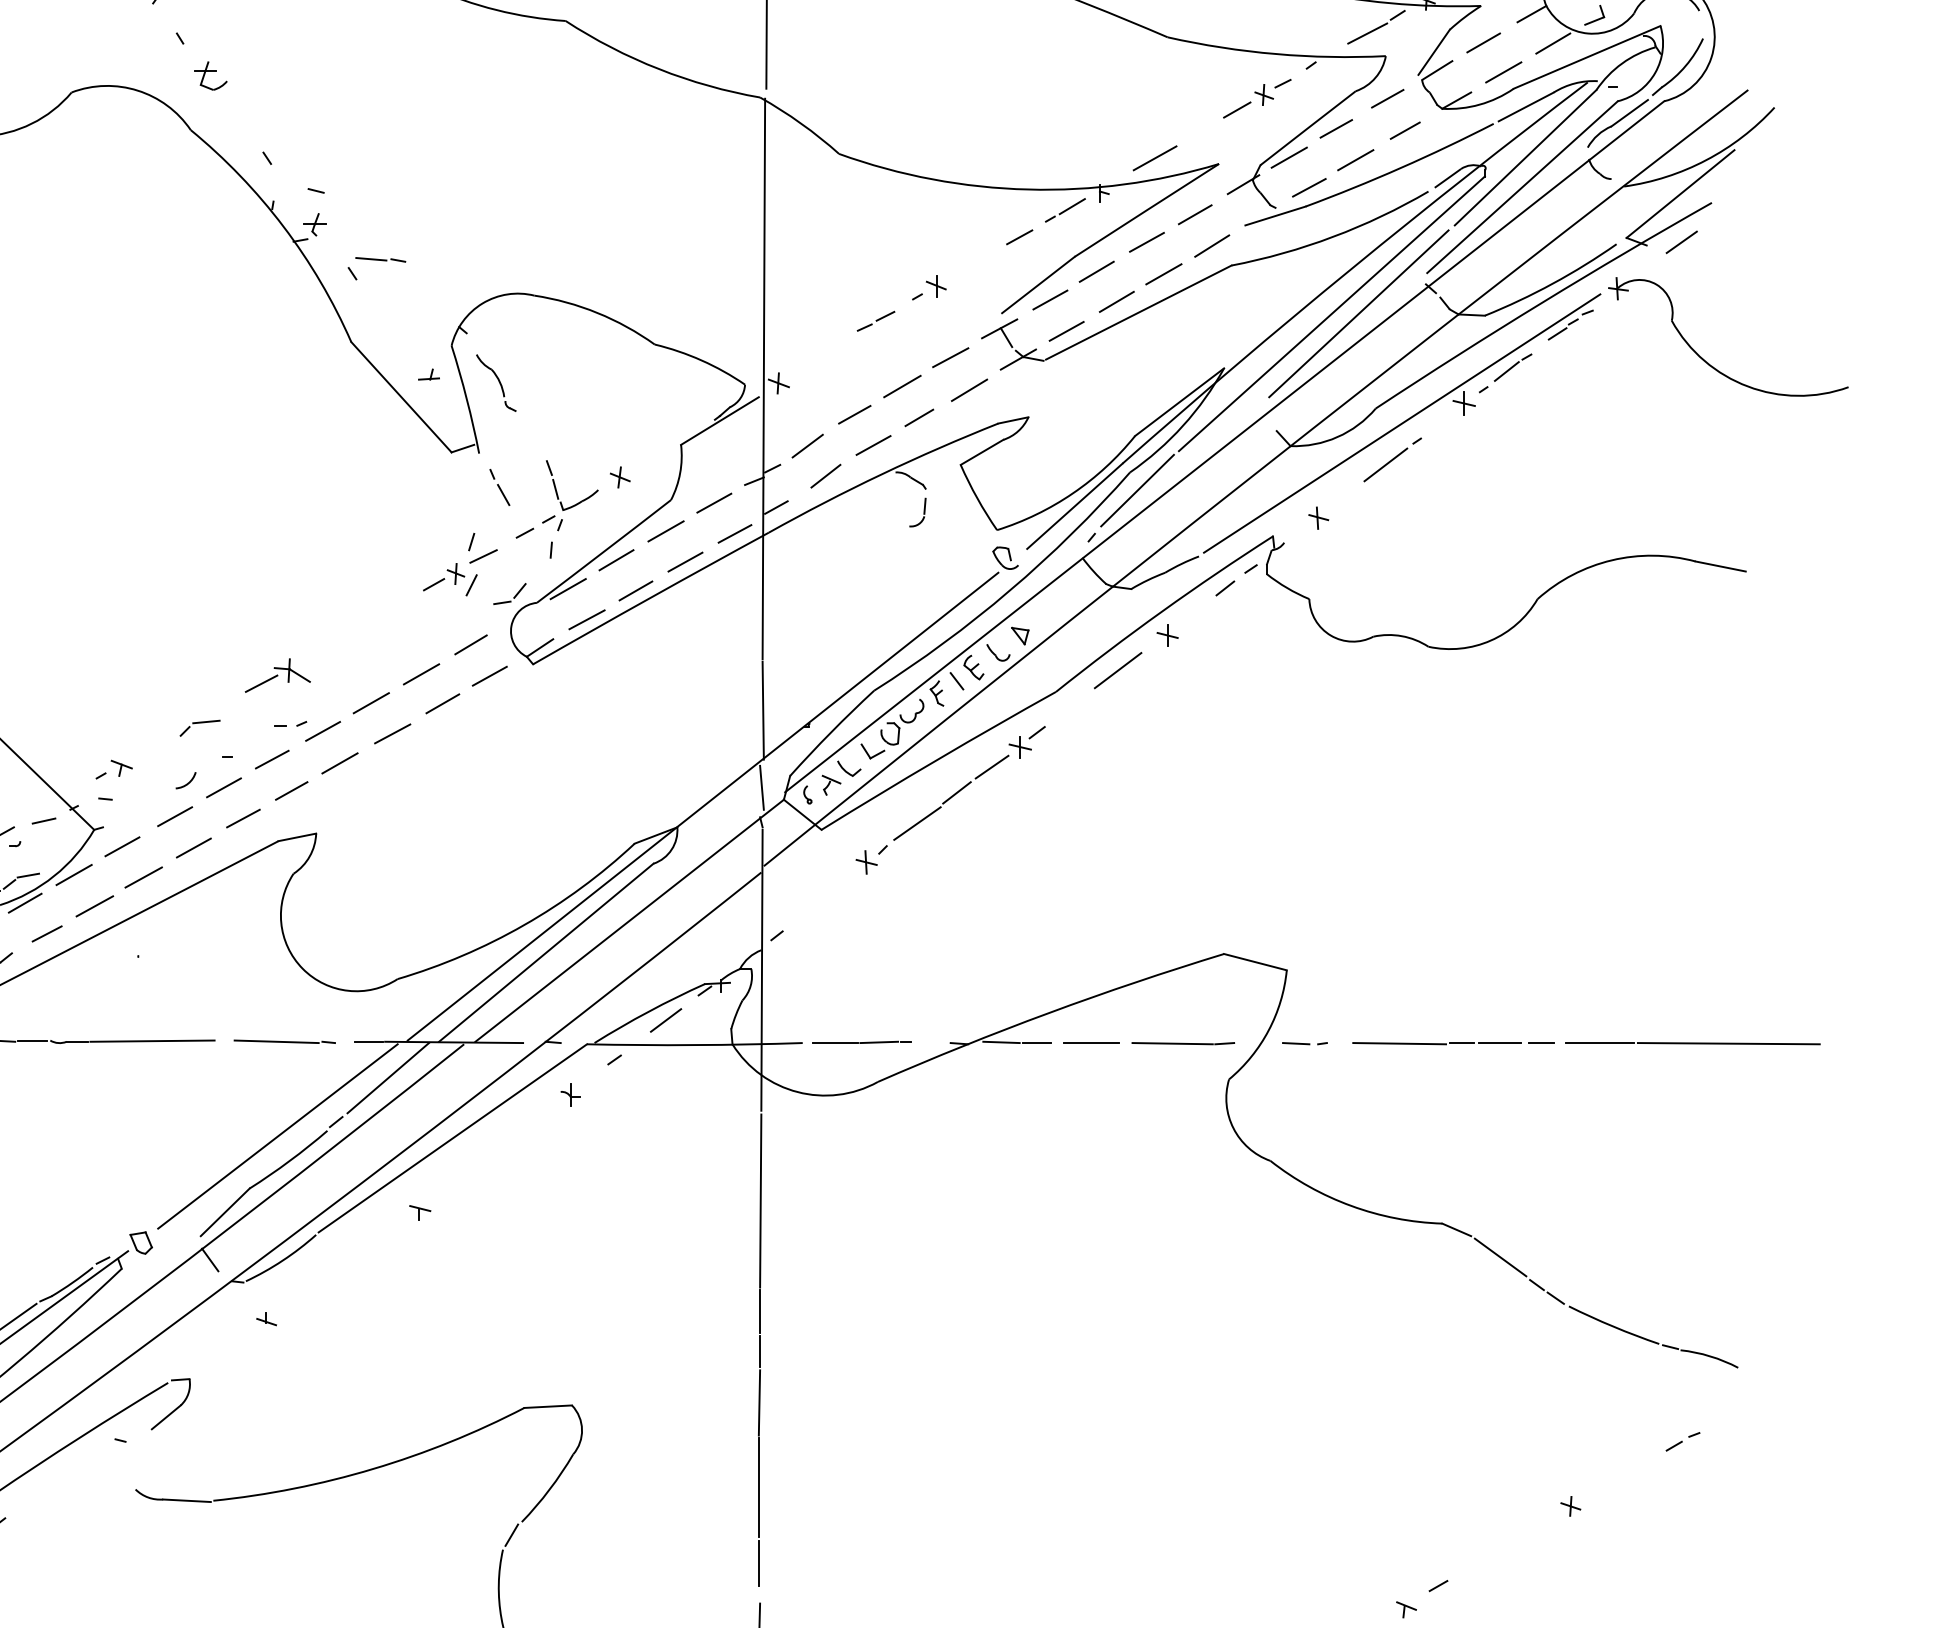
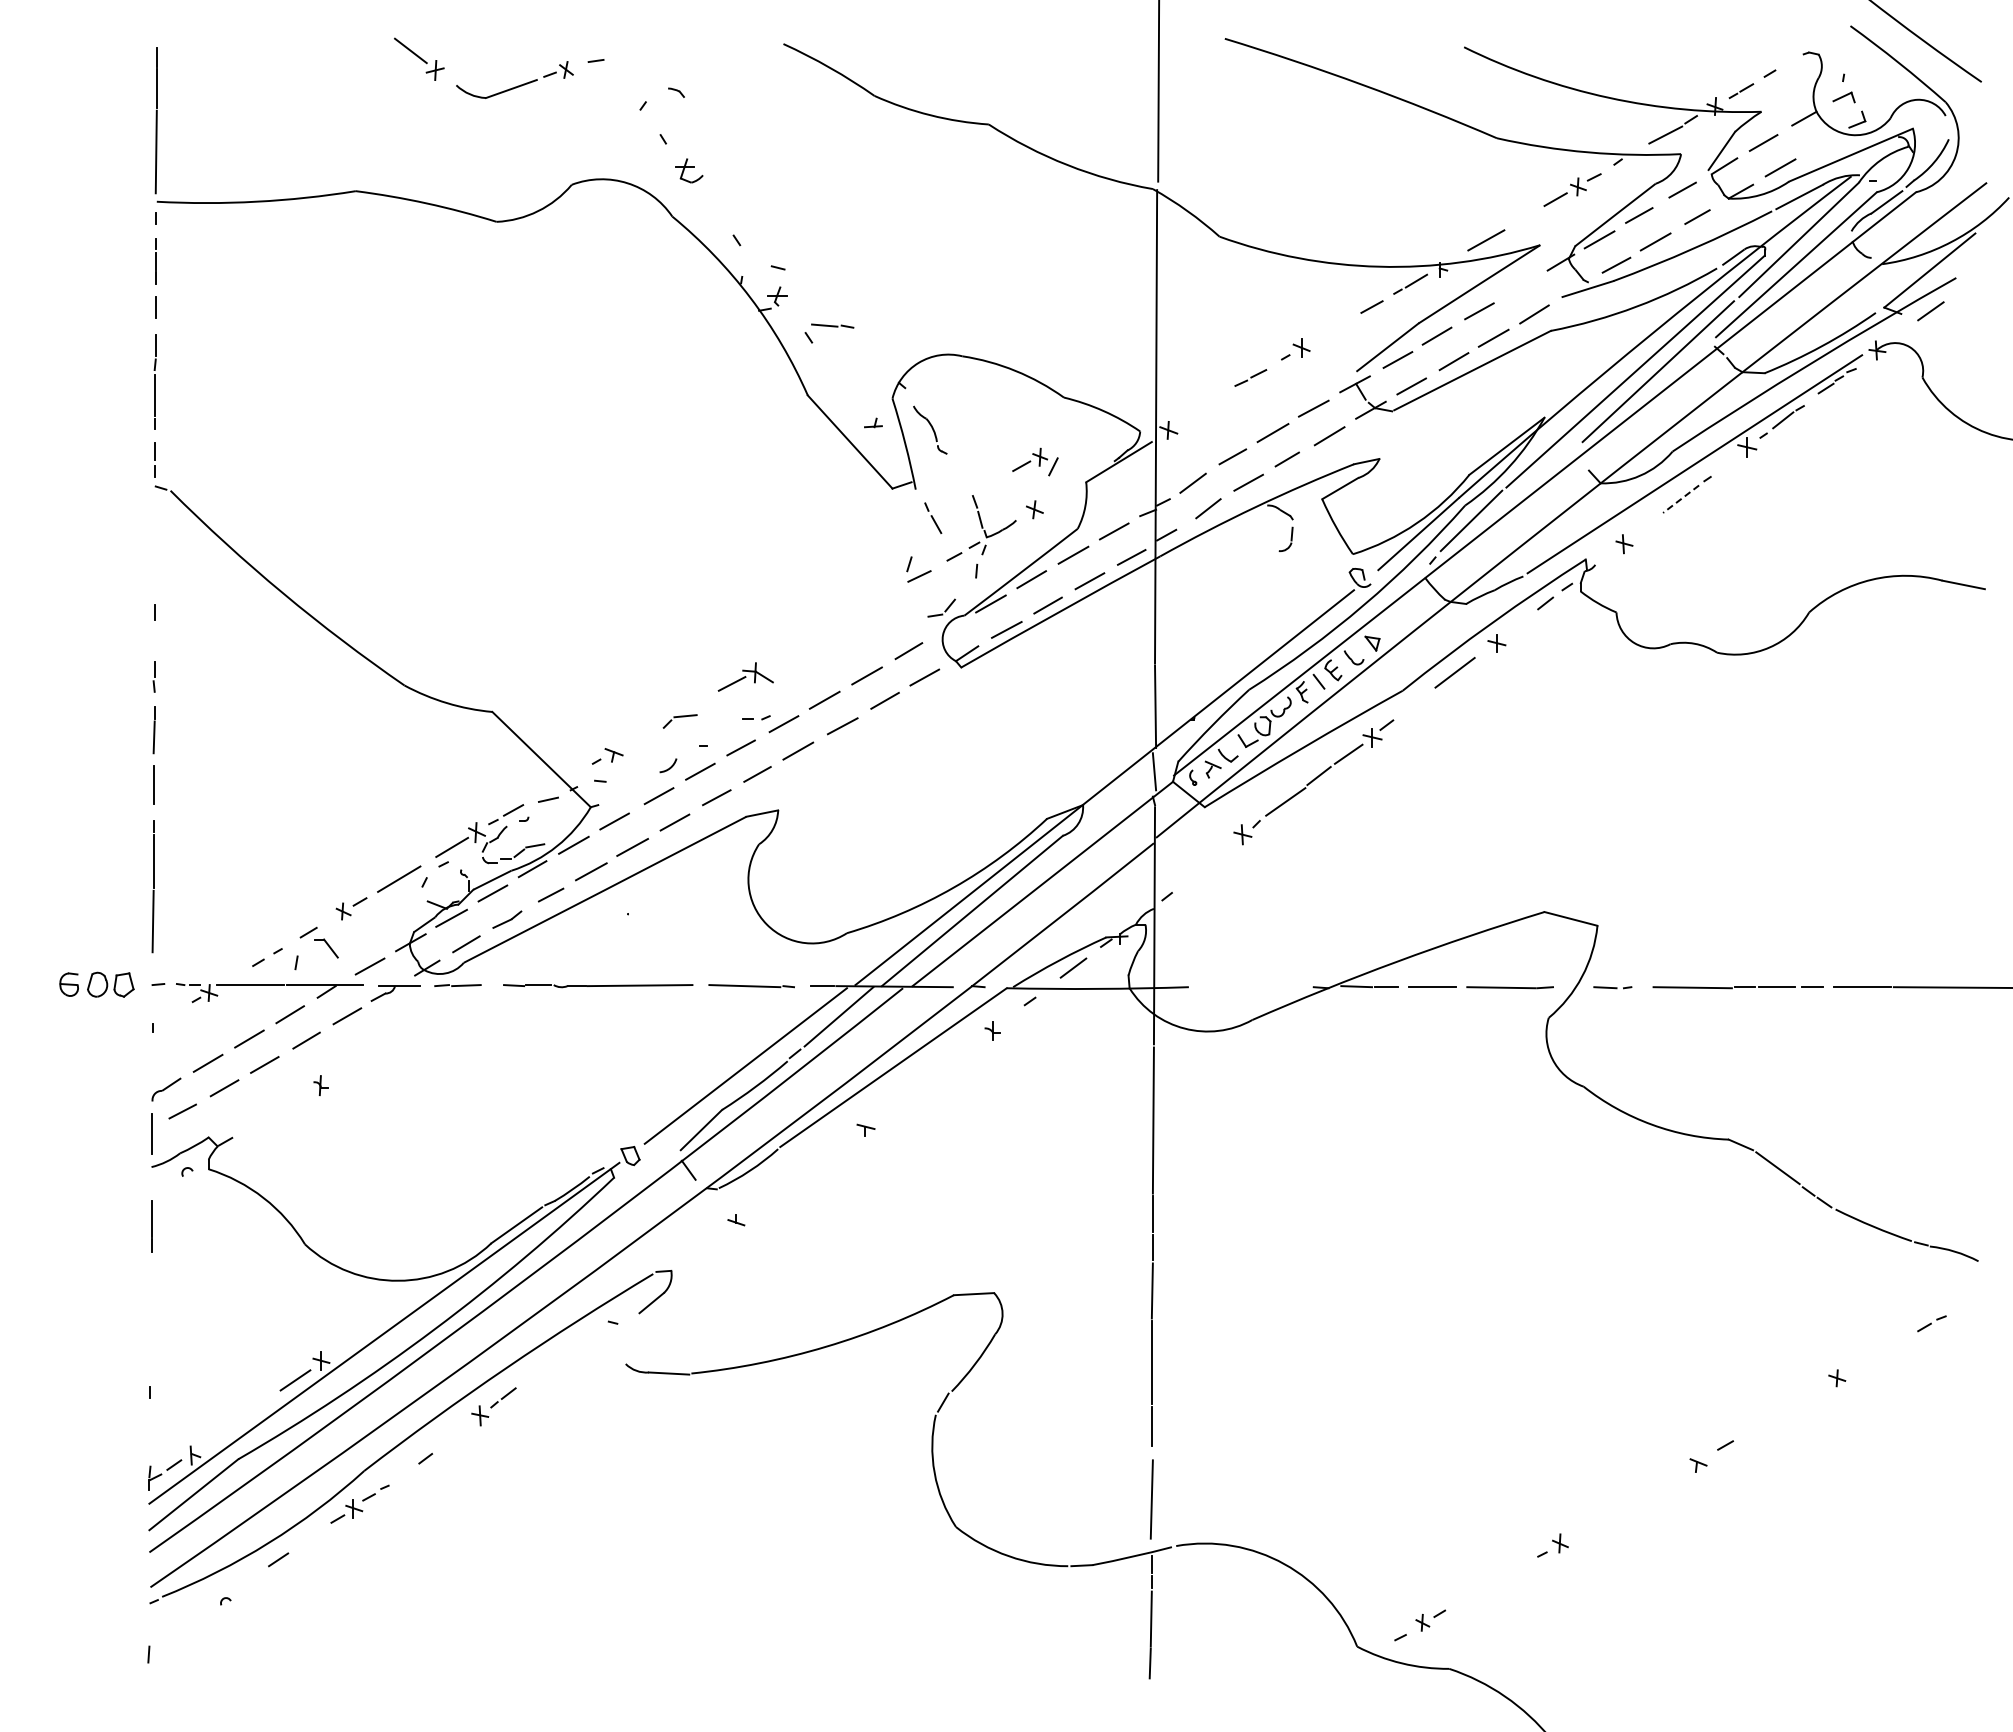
line: (1553, 43) -> (1822, 143), removed
line: (1194, 214) -> (1519, 287), removed
line: (1386, 465) -> (1681, 499), solid -> dashed
part: (450, 579) -> (1035, 461), moved
part: (861, 1042) -> (1238, 986), removed

